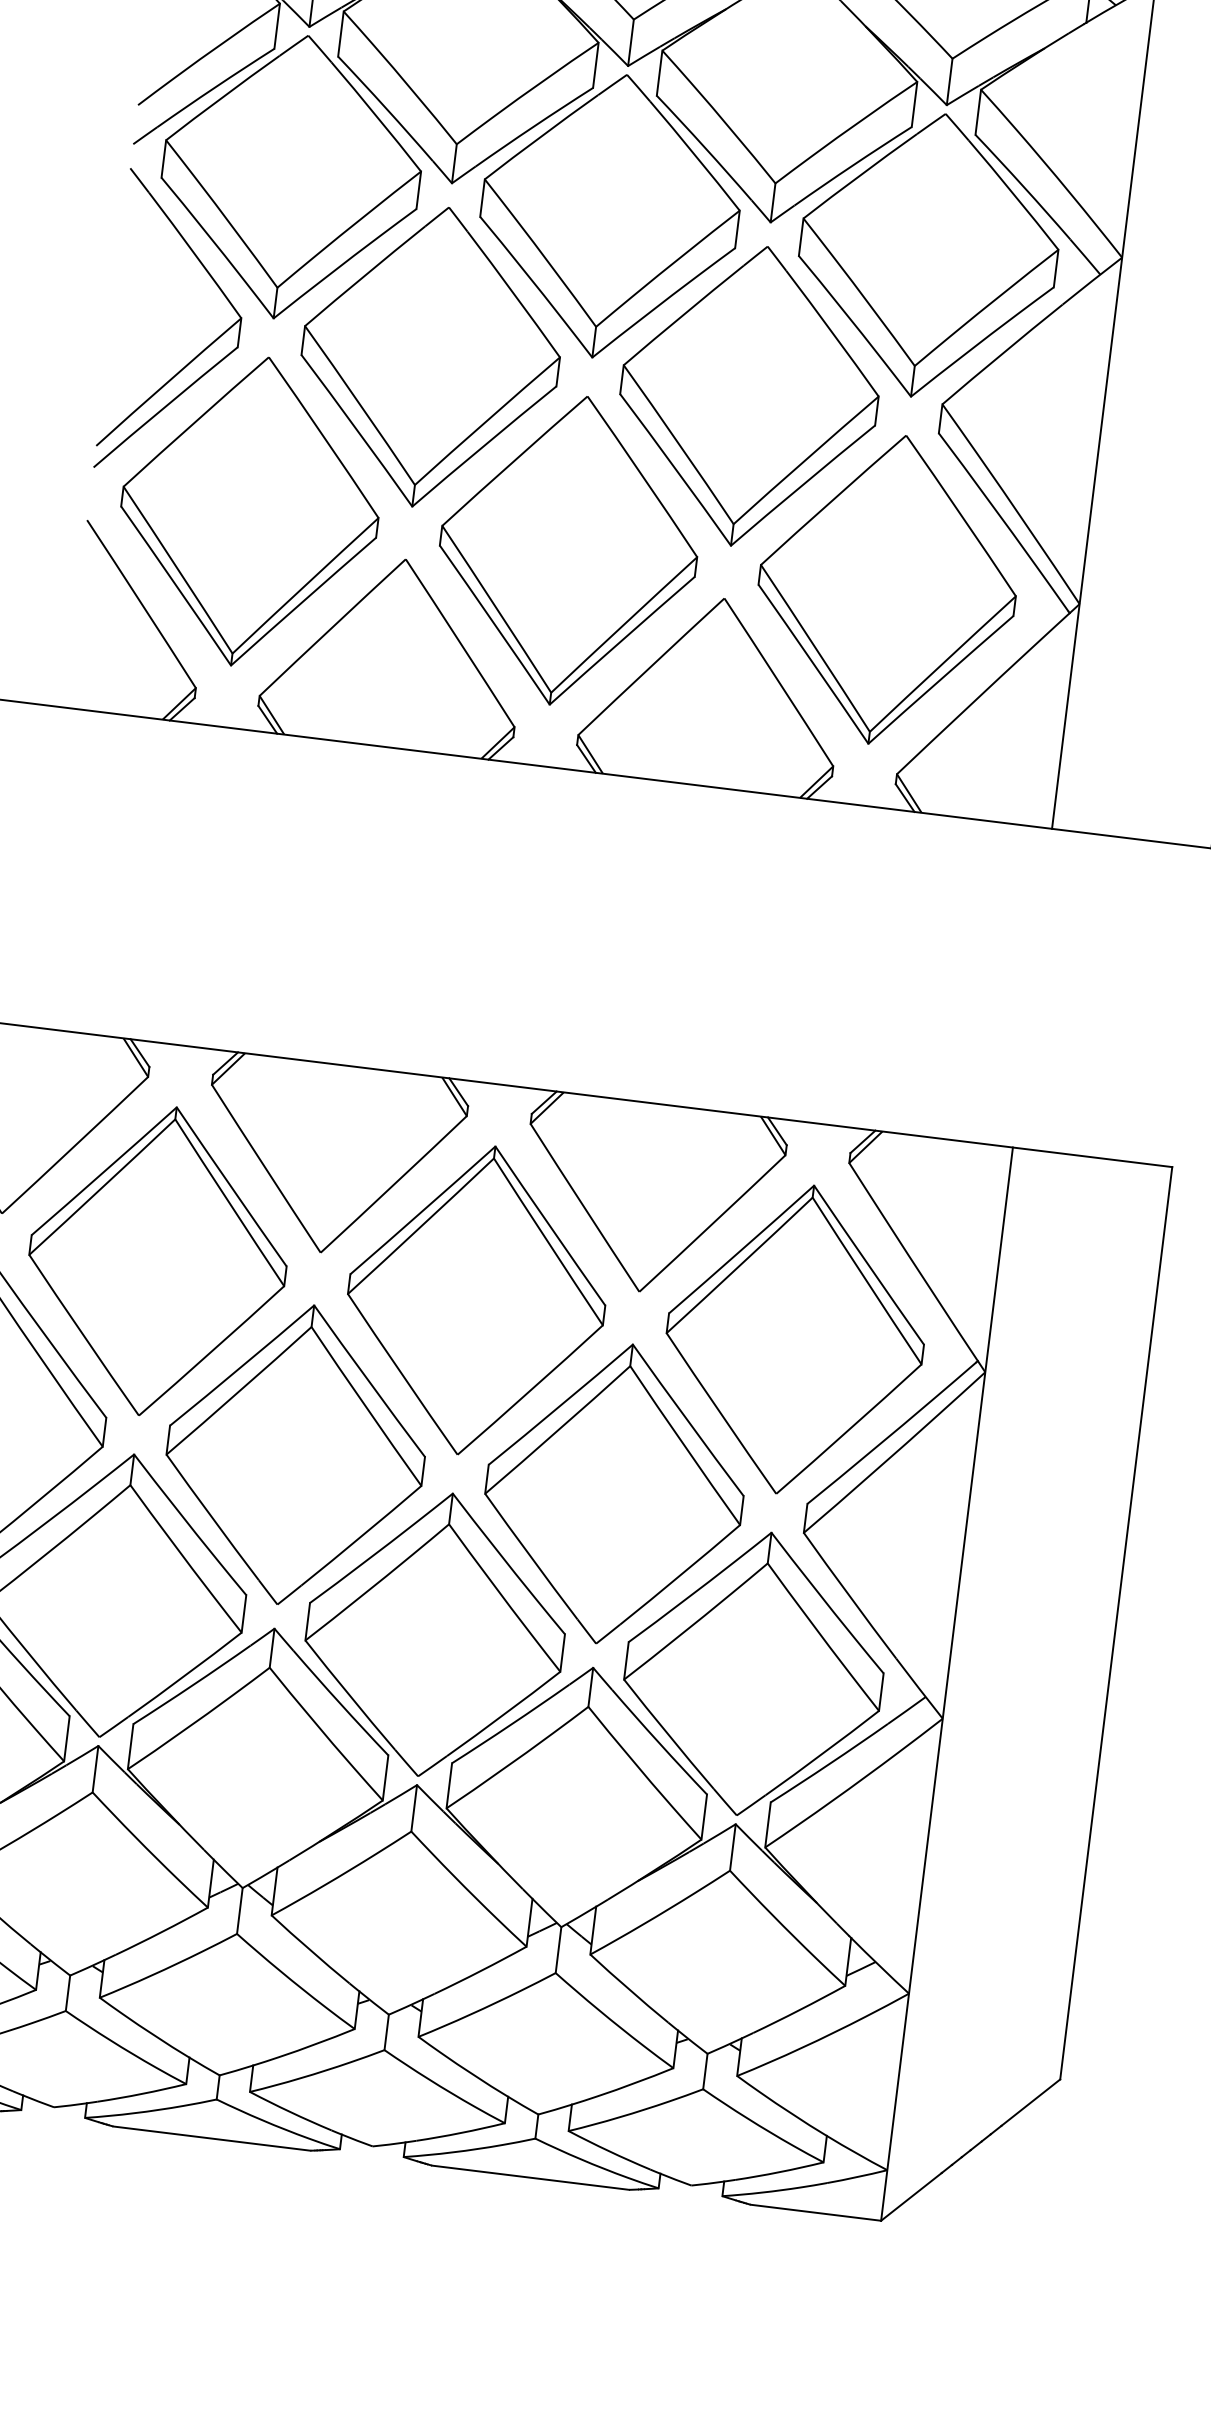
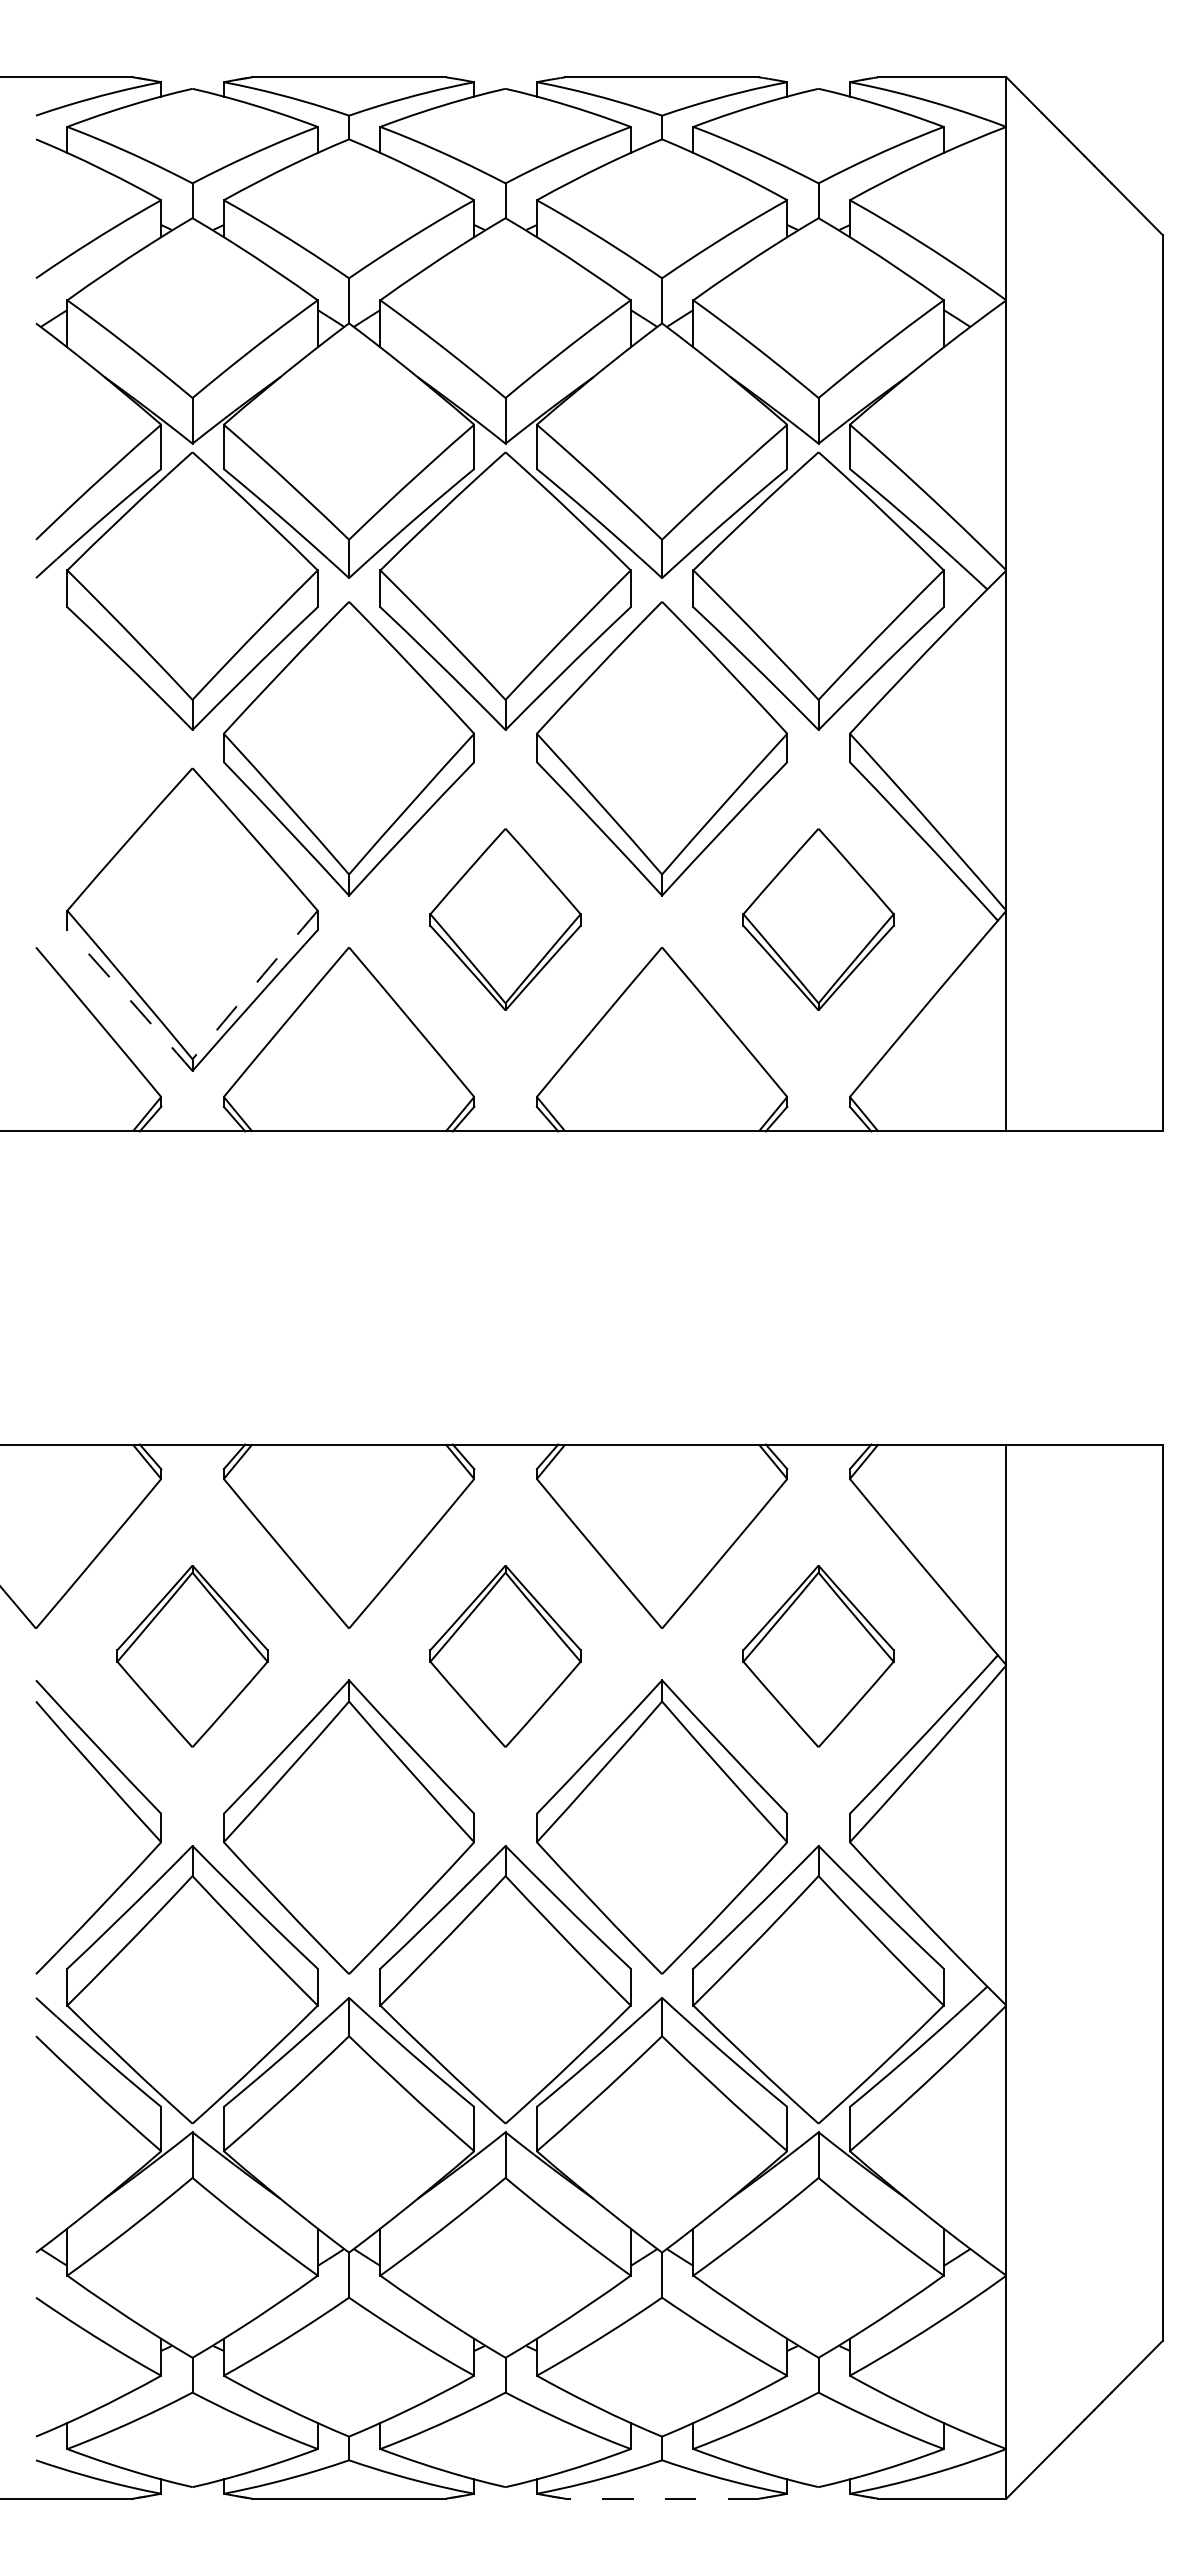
part: (197, 354) -> (123, 773), removed
part: (568, 550) -> (505, 919), size x0.6
arc: (304, 585) -> (254, 984), solid -> dashed
arc: (176, 586) -> (130, 1000), solid -> dashed
part: (887, 589) -> (818, 919), size x0.6
part: (157, 1261) -> (192, 1656), size x0.6
part: (476, 1300) -> (505, 1656), size x0.6
part: (795, 1339) -> (818, 1656), size x0.6
line: (531, 2177) -> (662, 2498), solid -> dashed

